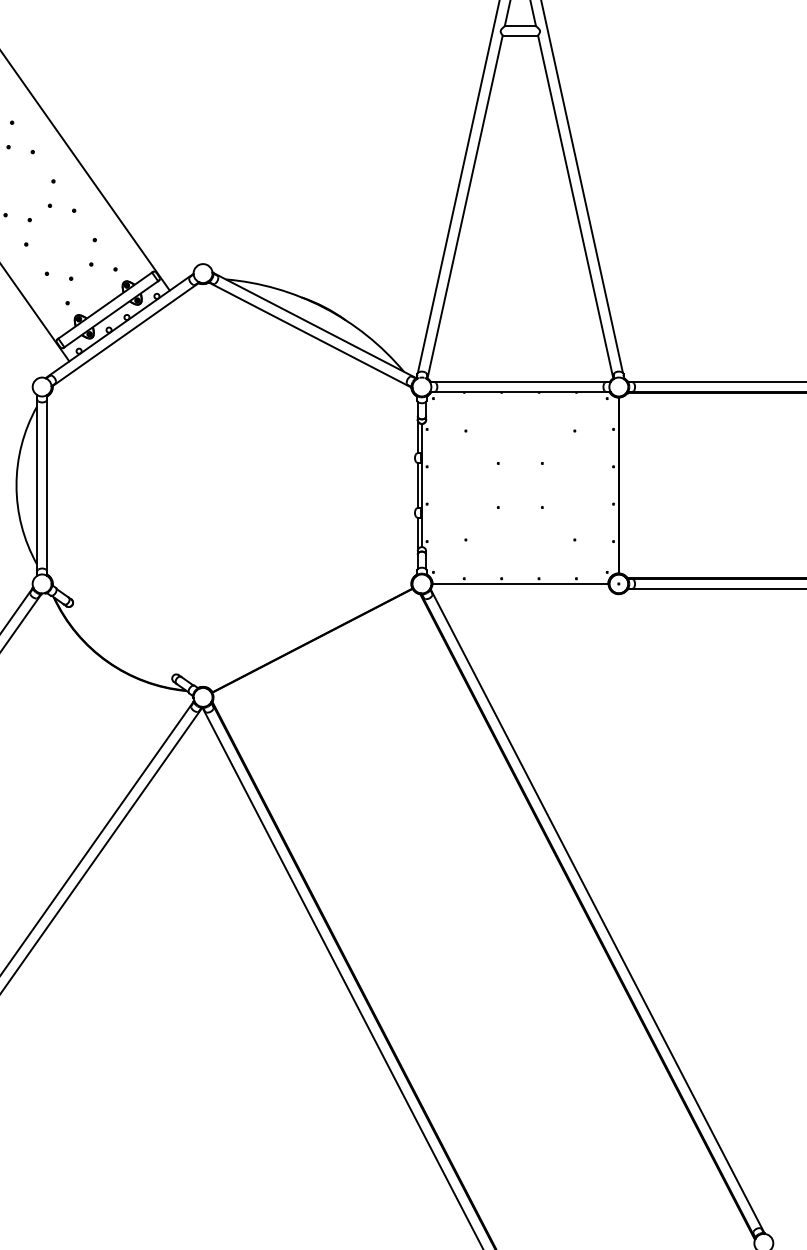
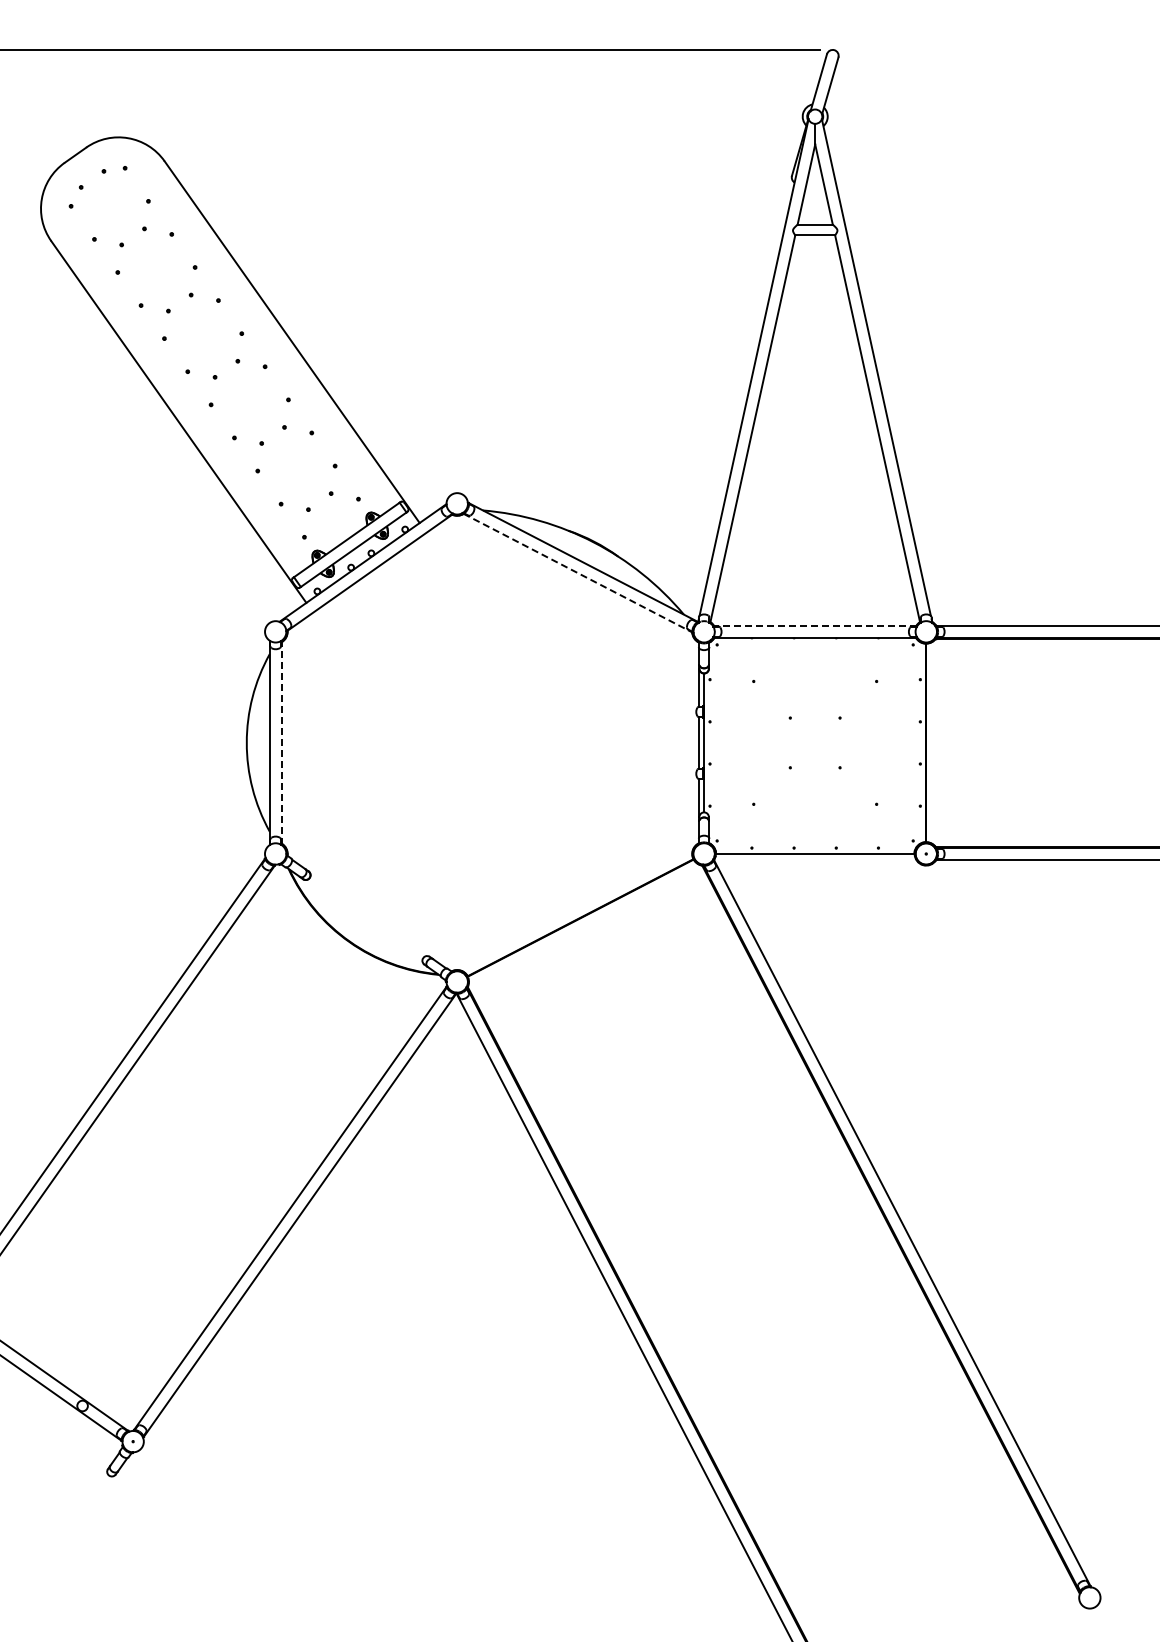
line: (309, 335) -> (577, 573), solid -> dashed
line: (519, 381) -> (814, 625), solid -> dashed
line: (47, 485) -> (281, 742), solid -> dashed

